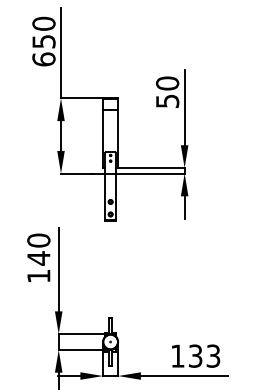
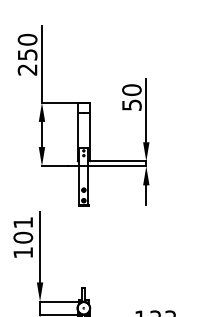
text: (43, 59) -> (27, 69), 650 -> 250
text: (38, 249) -> (22, 230), 140 -> 101

